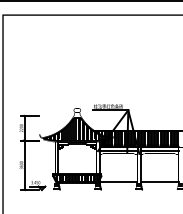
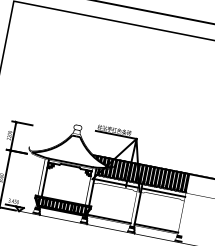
hatch: (78, 129) -> (74, 149), removed

